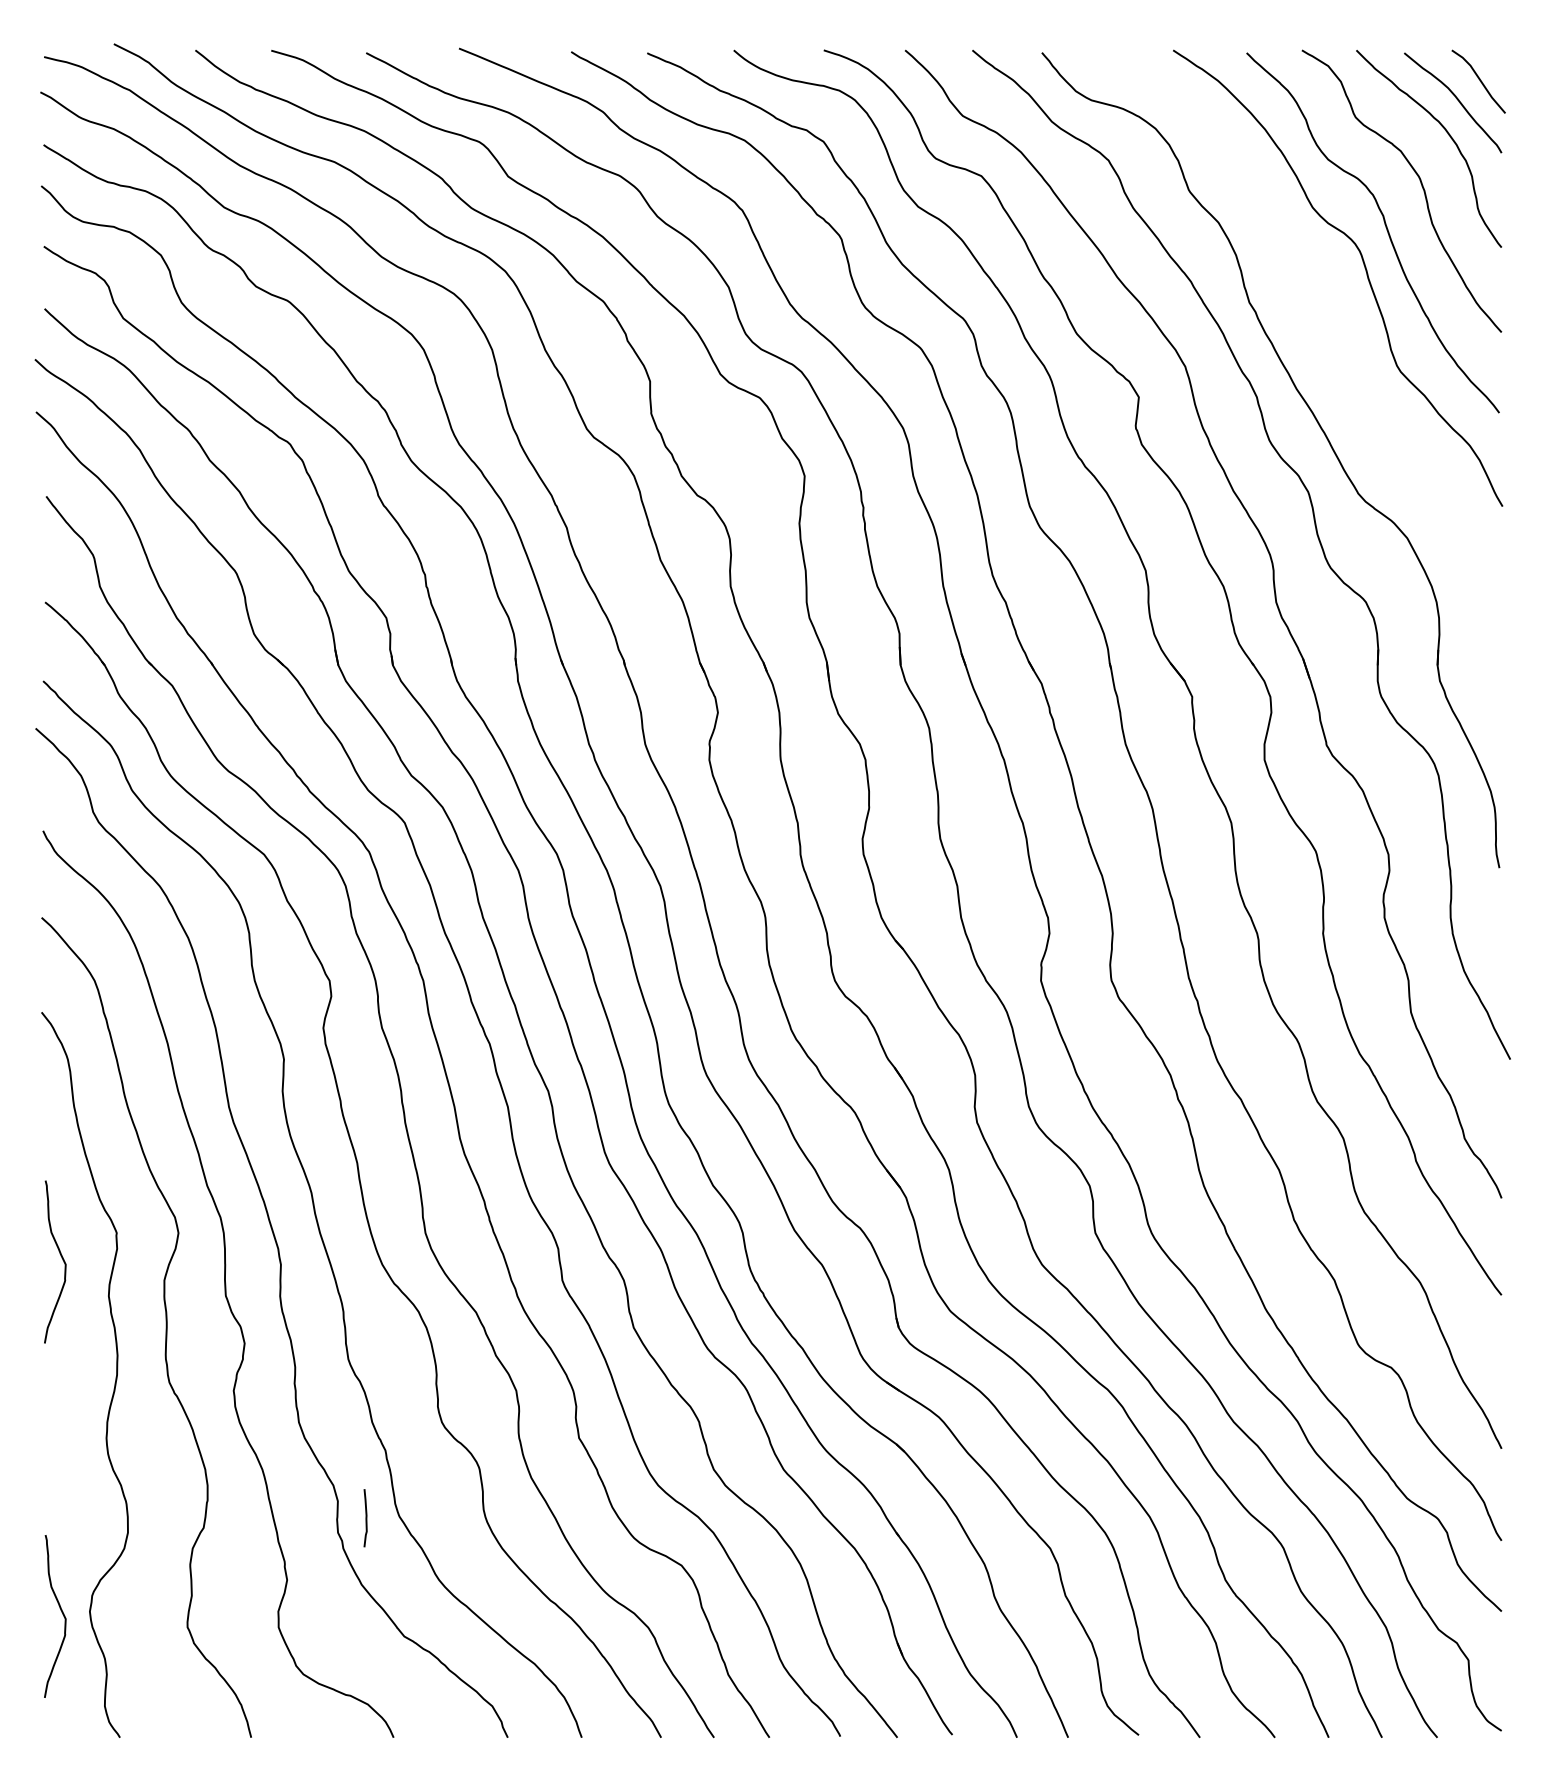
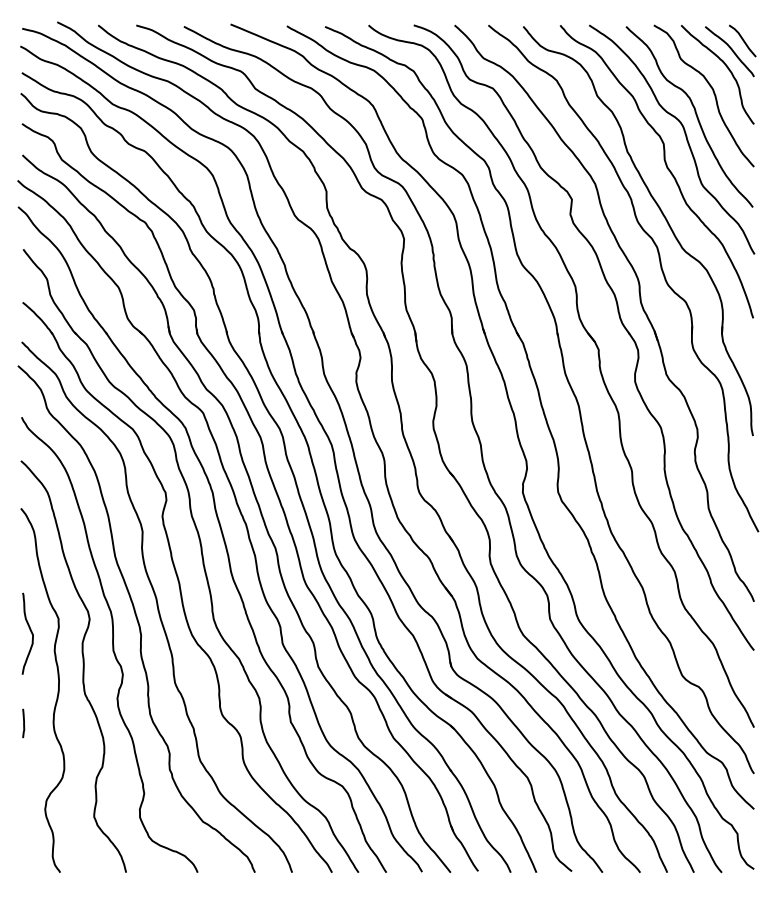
curve: (1327, 335) -> (666, 168), added
line: (365, 1518) -> (23, 723), moved
curve: (60, 1613) -> (30, 810), removed

